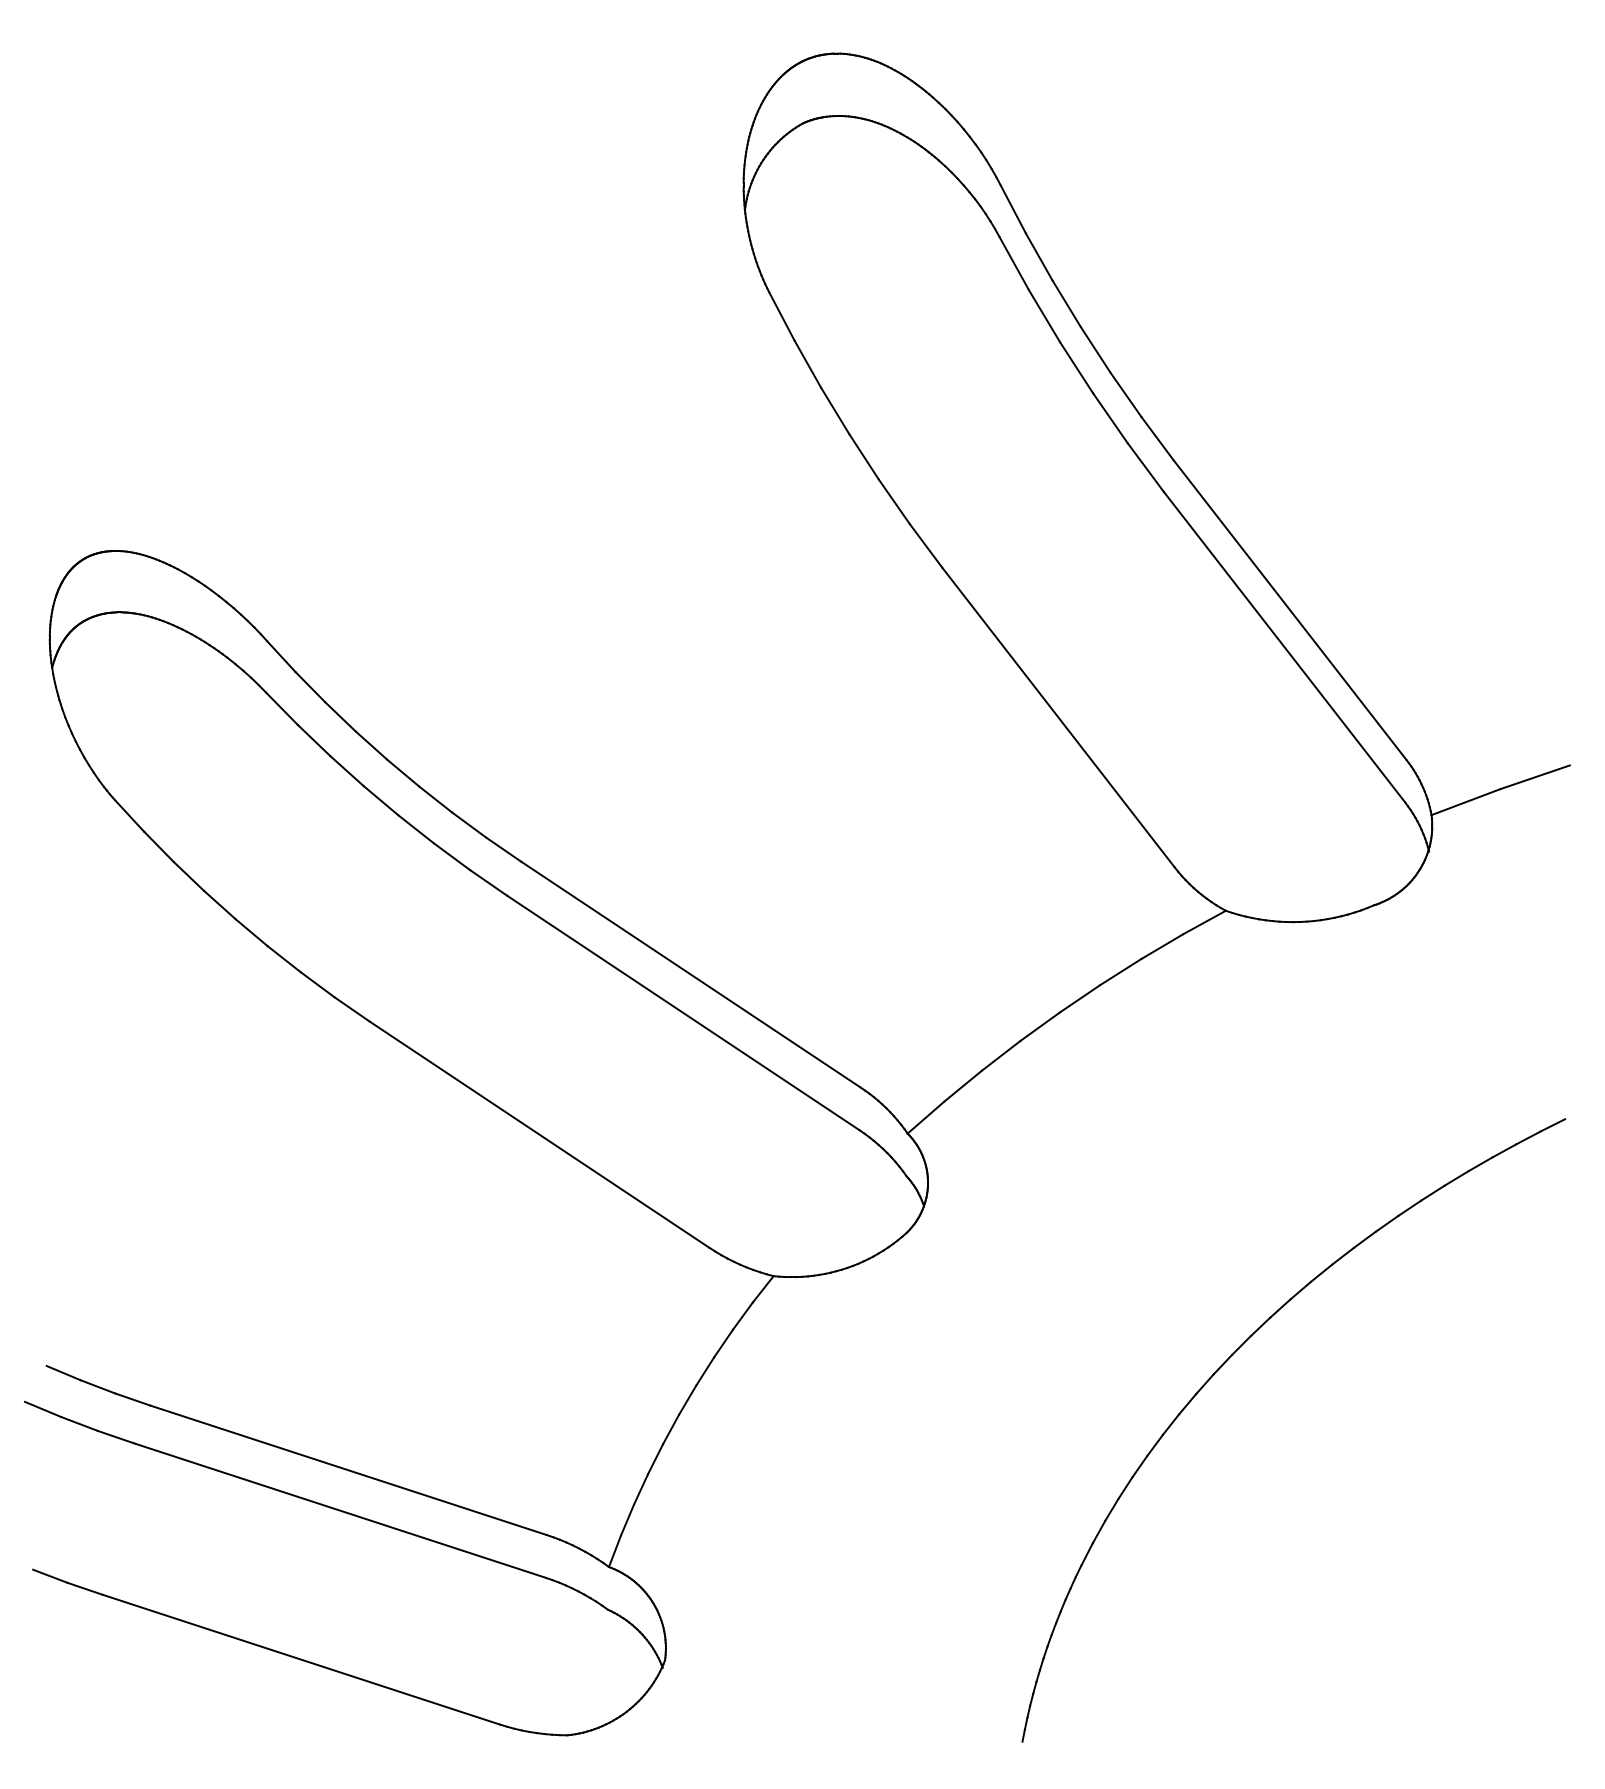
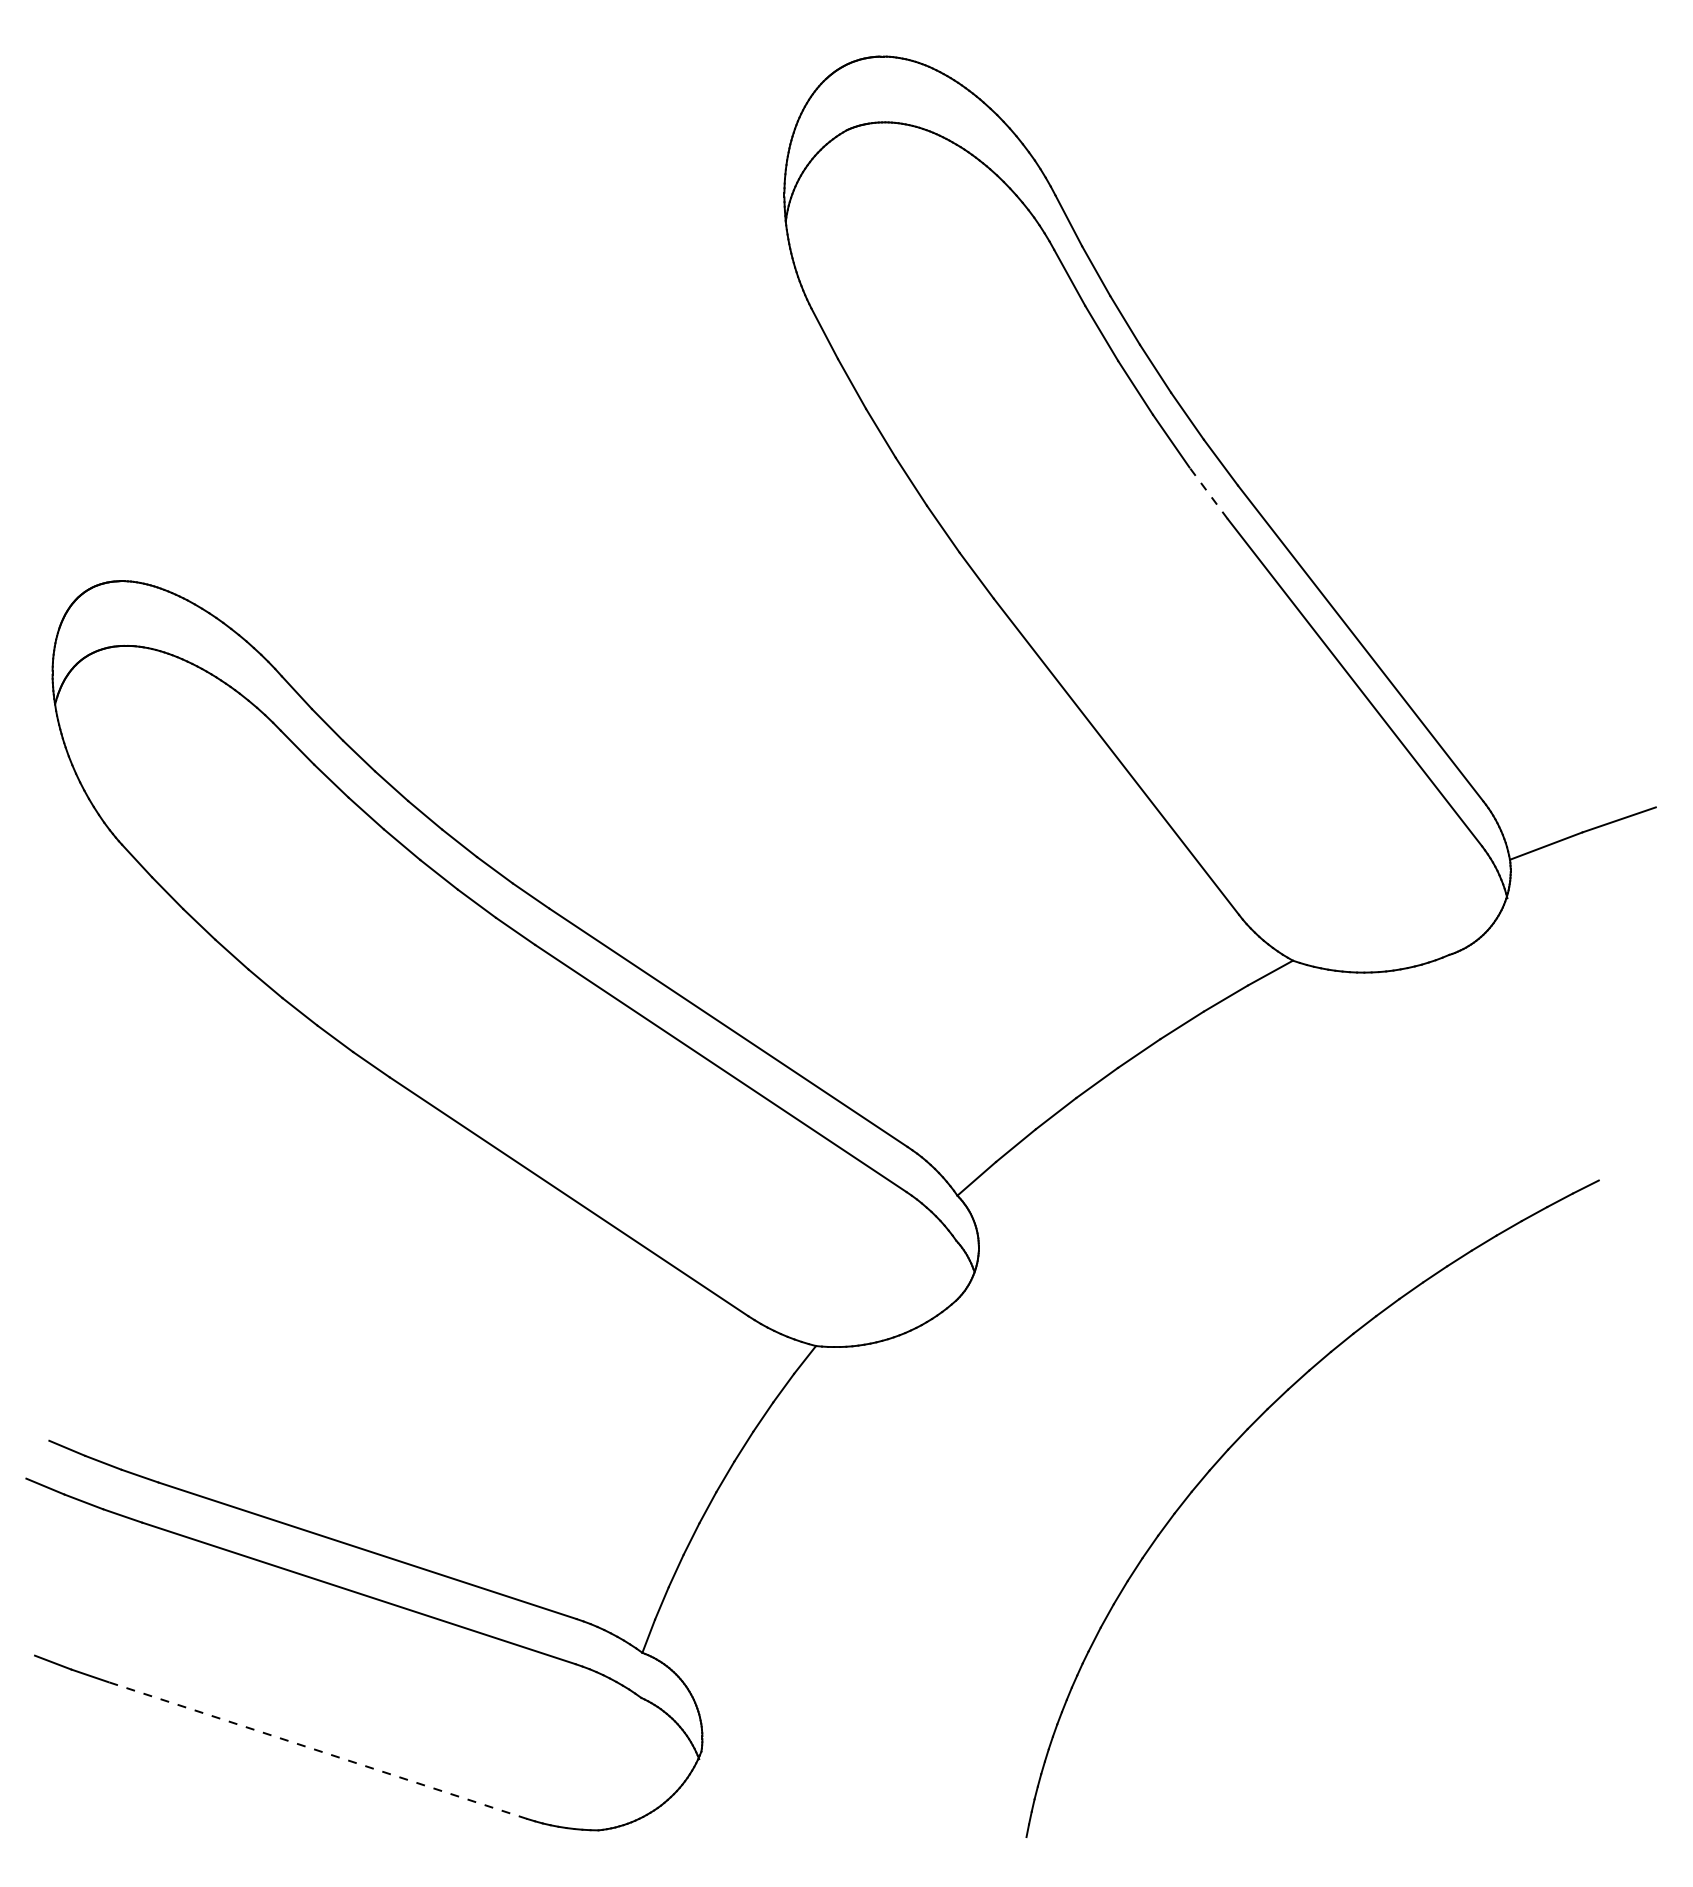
line: (1145, 466) -> (1208, 492), solid -> dashed
part: (1226, 1362) -> (1241, 1437), moved
line: (300, 1659) -> (317, 1750), solid -> dashed

